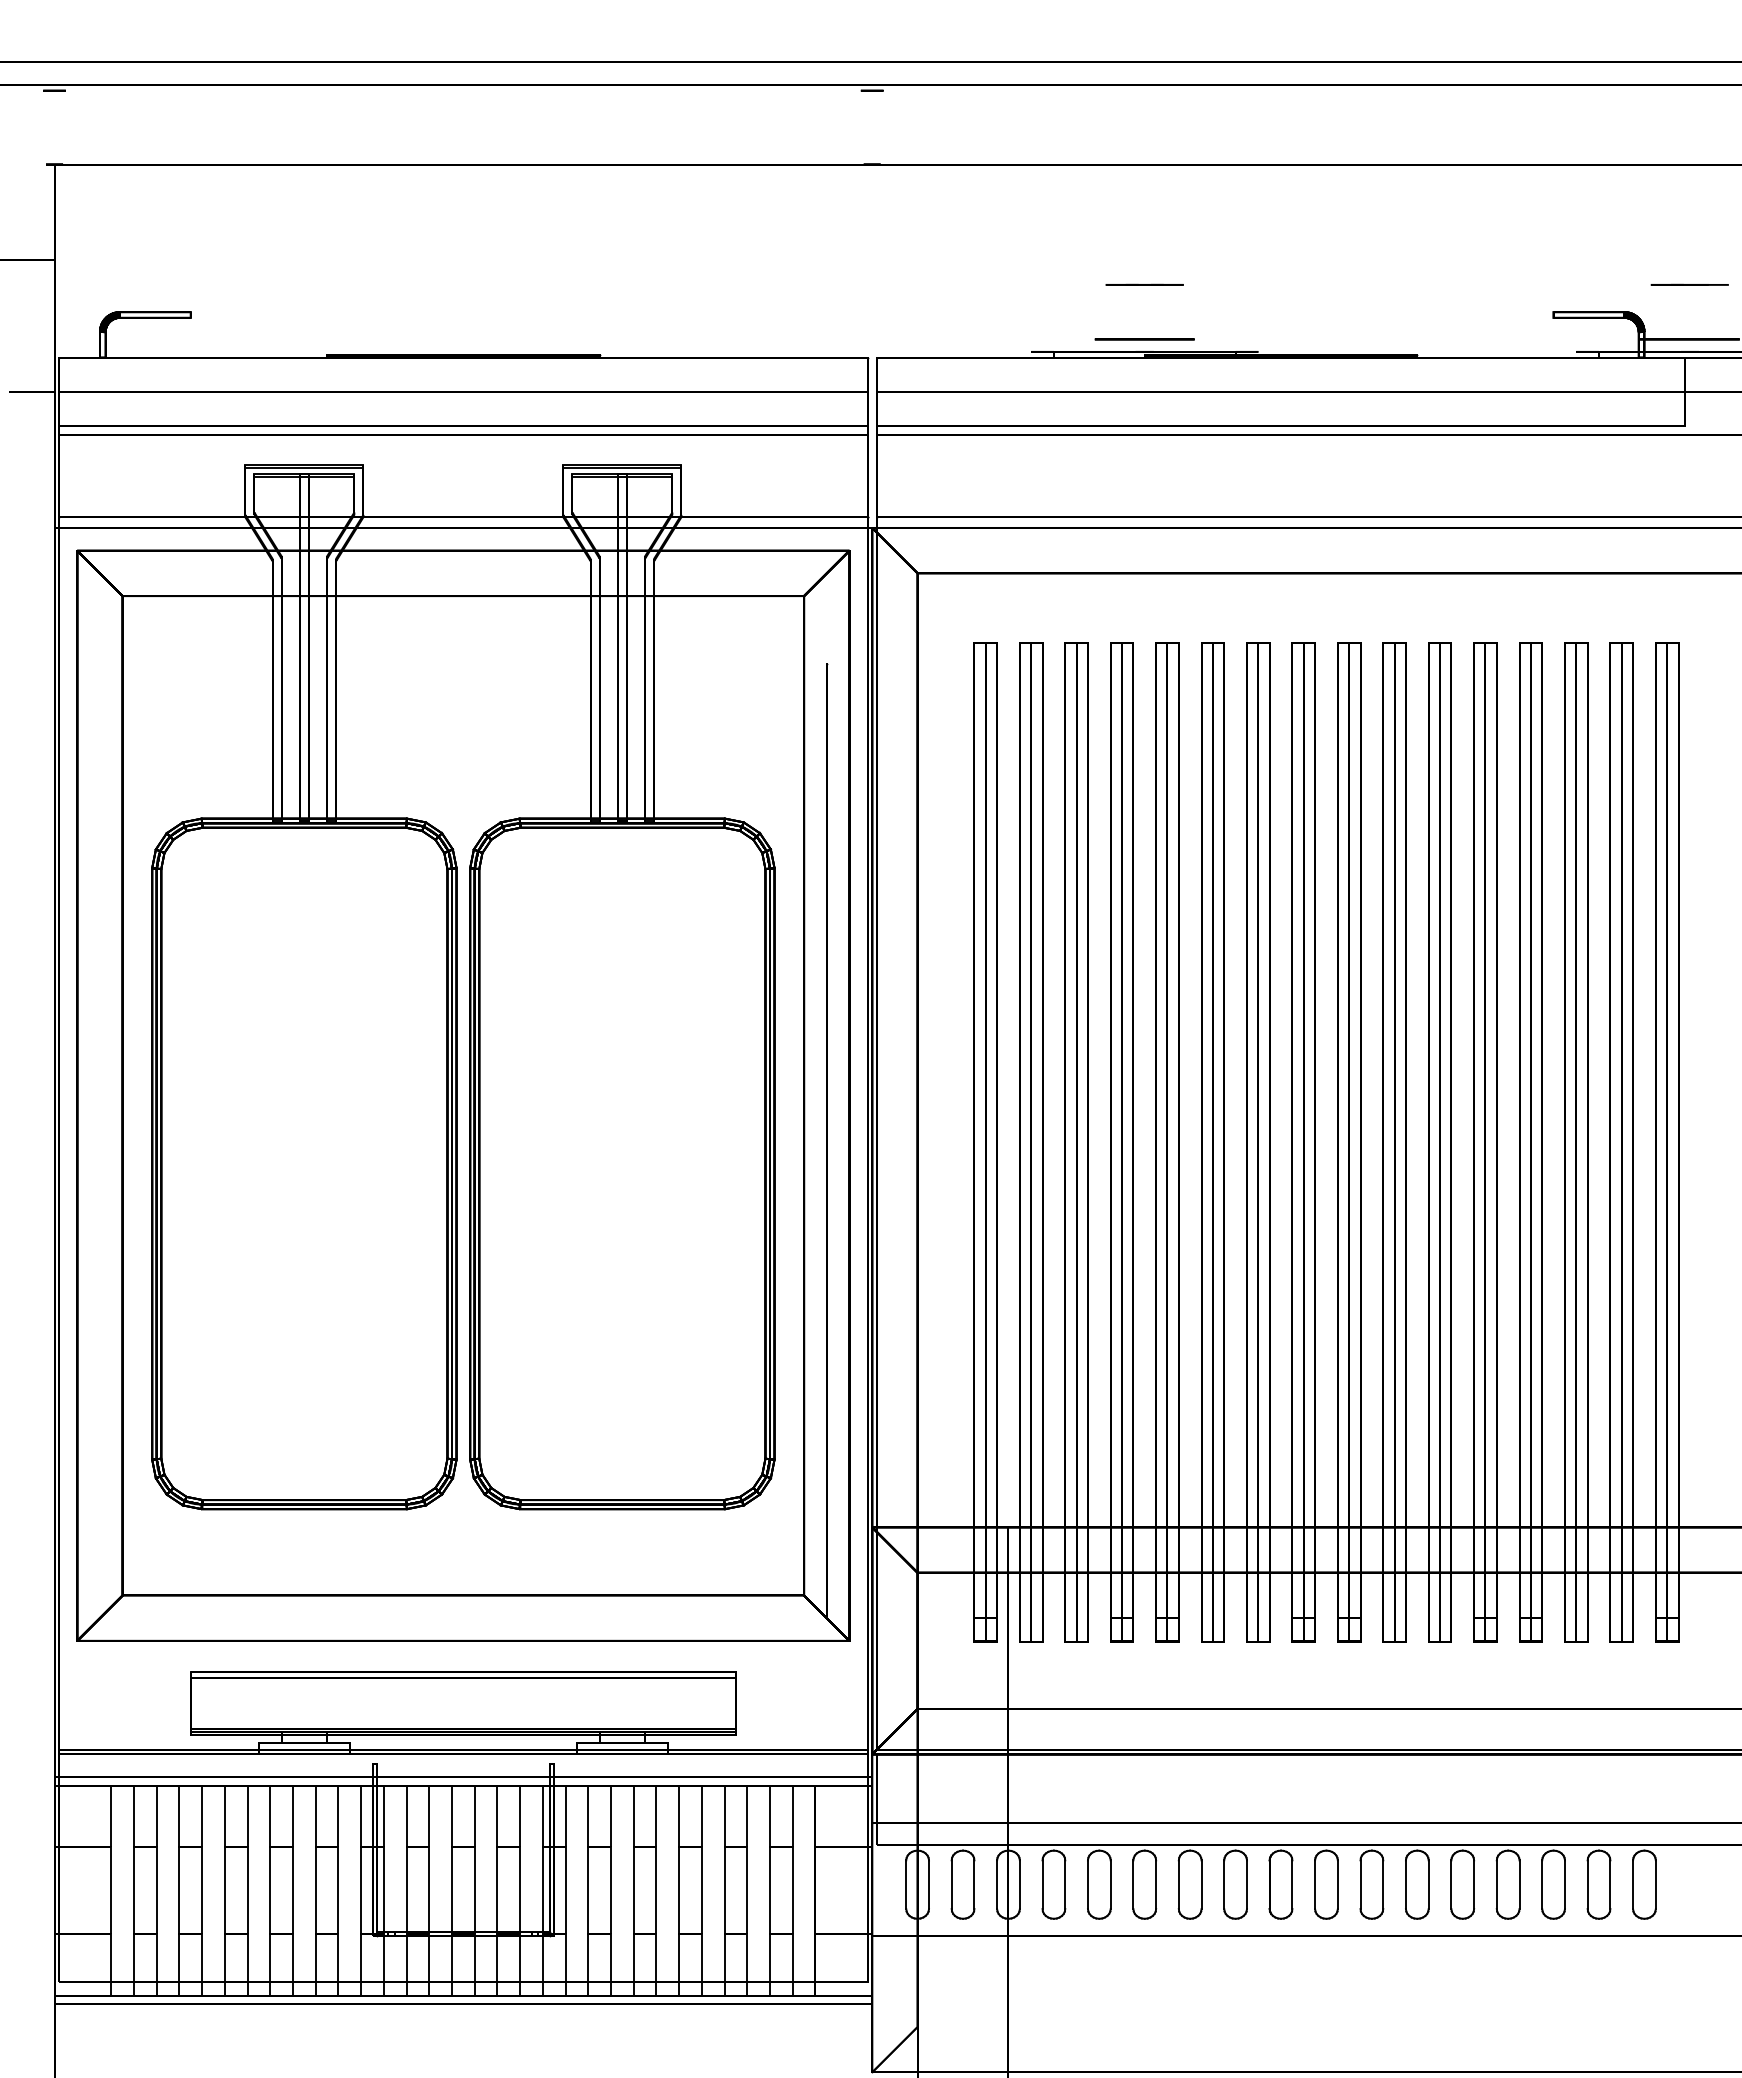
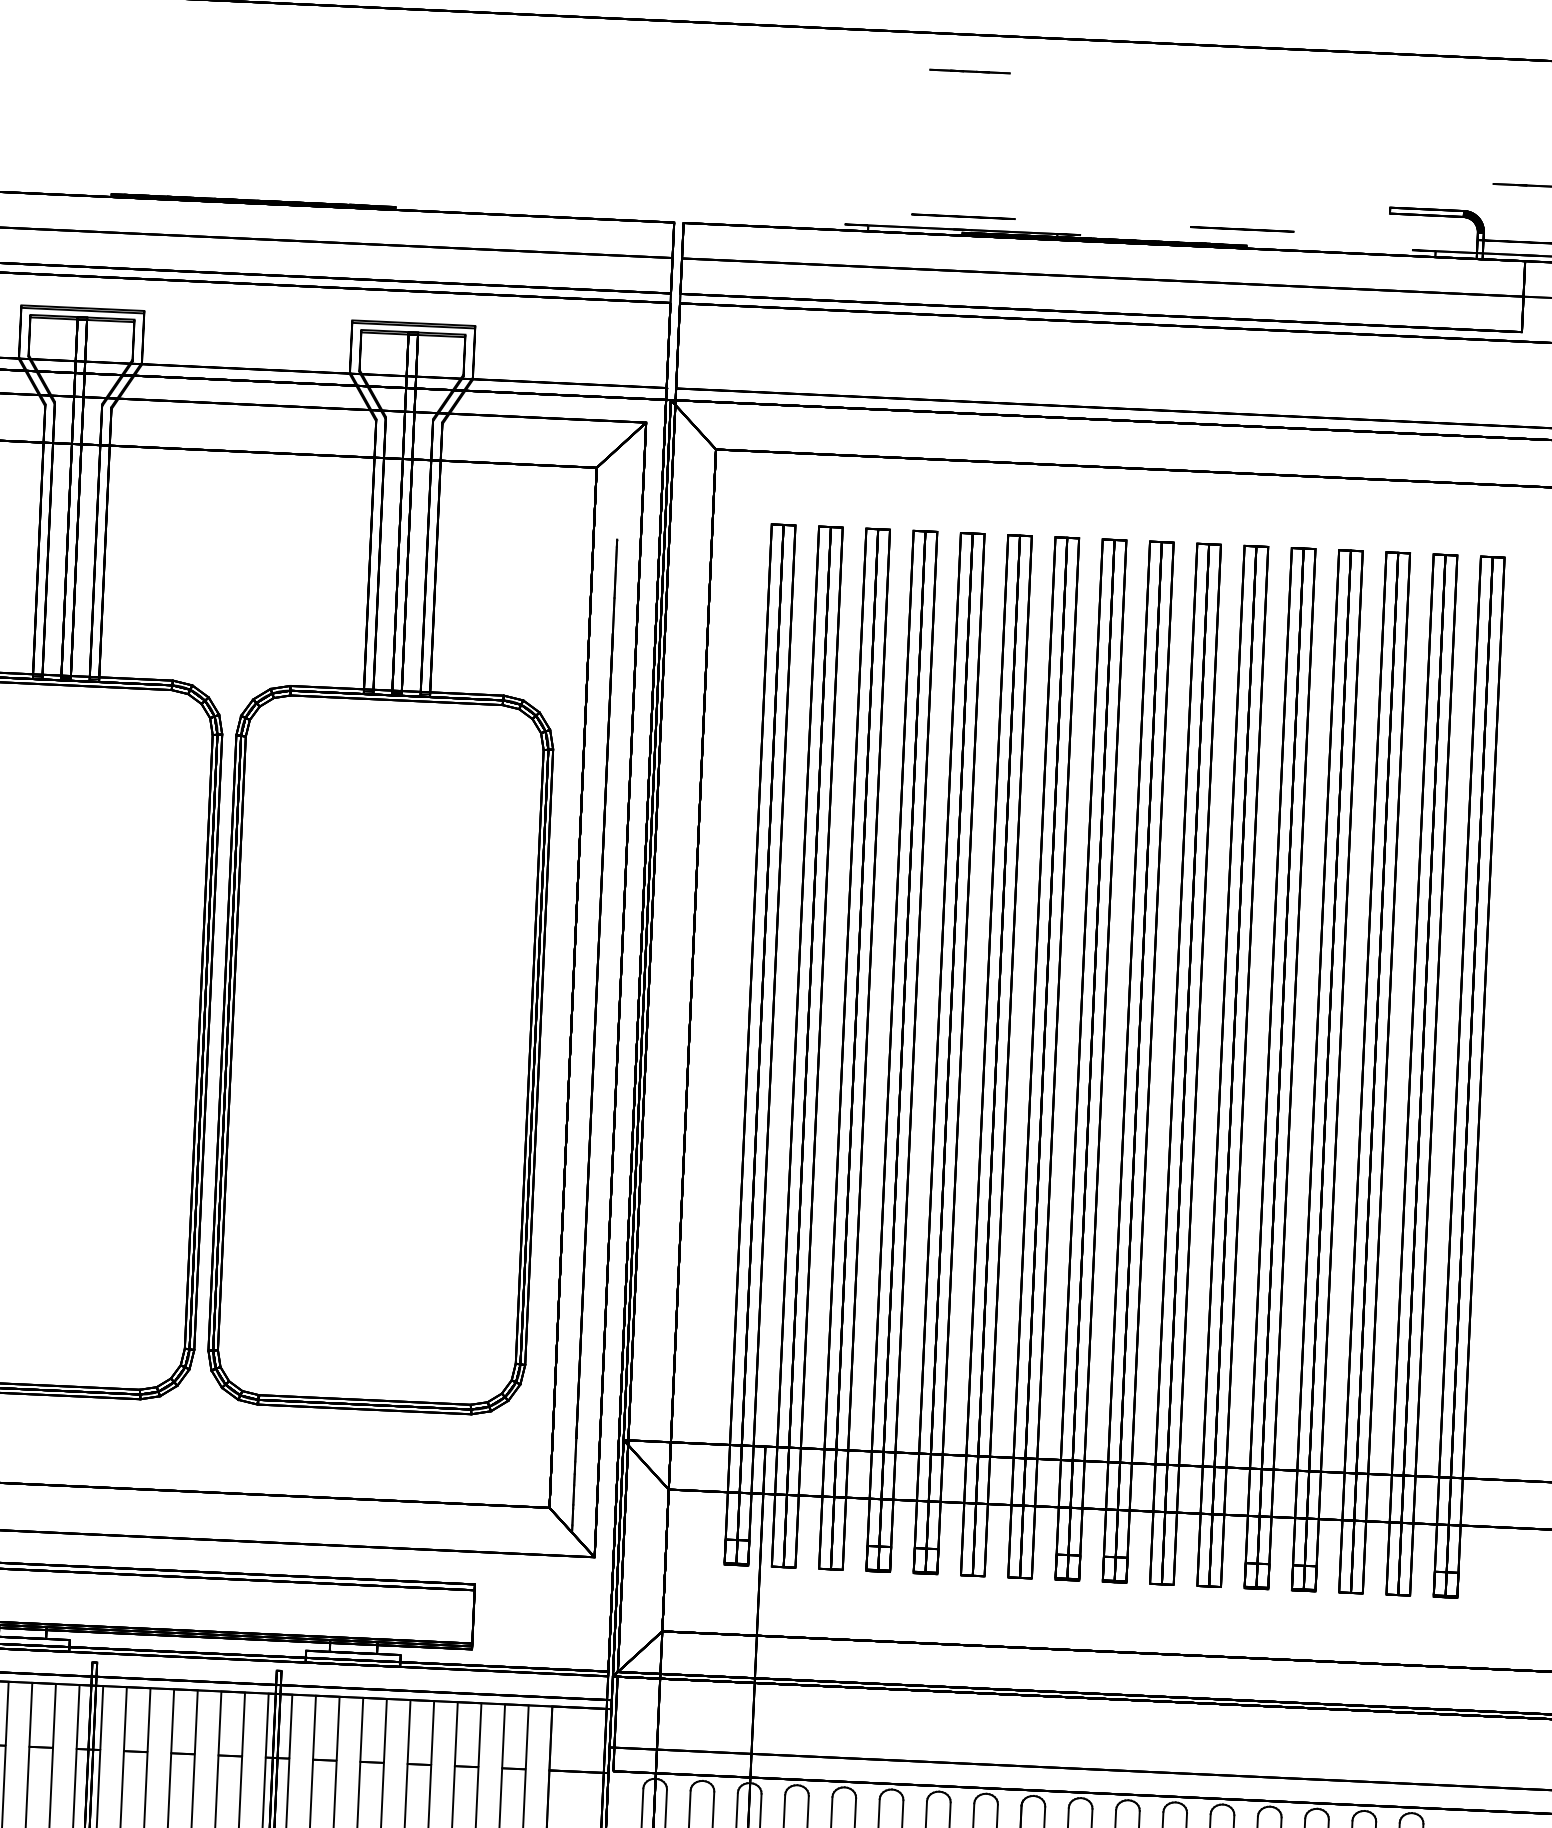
line: (1144, 284) -> (969, 71), moved
circle: (1412, 339) -> (1242, 229), added

